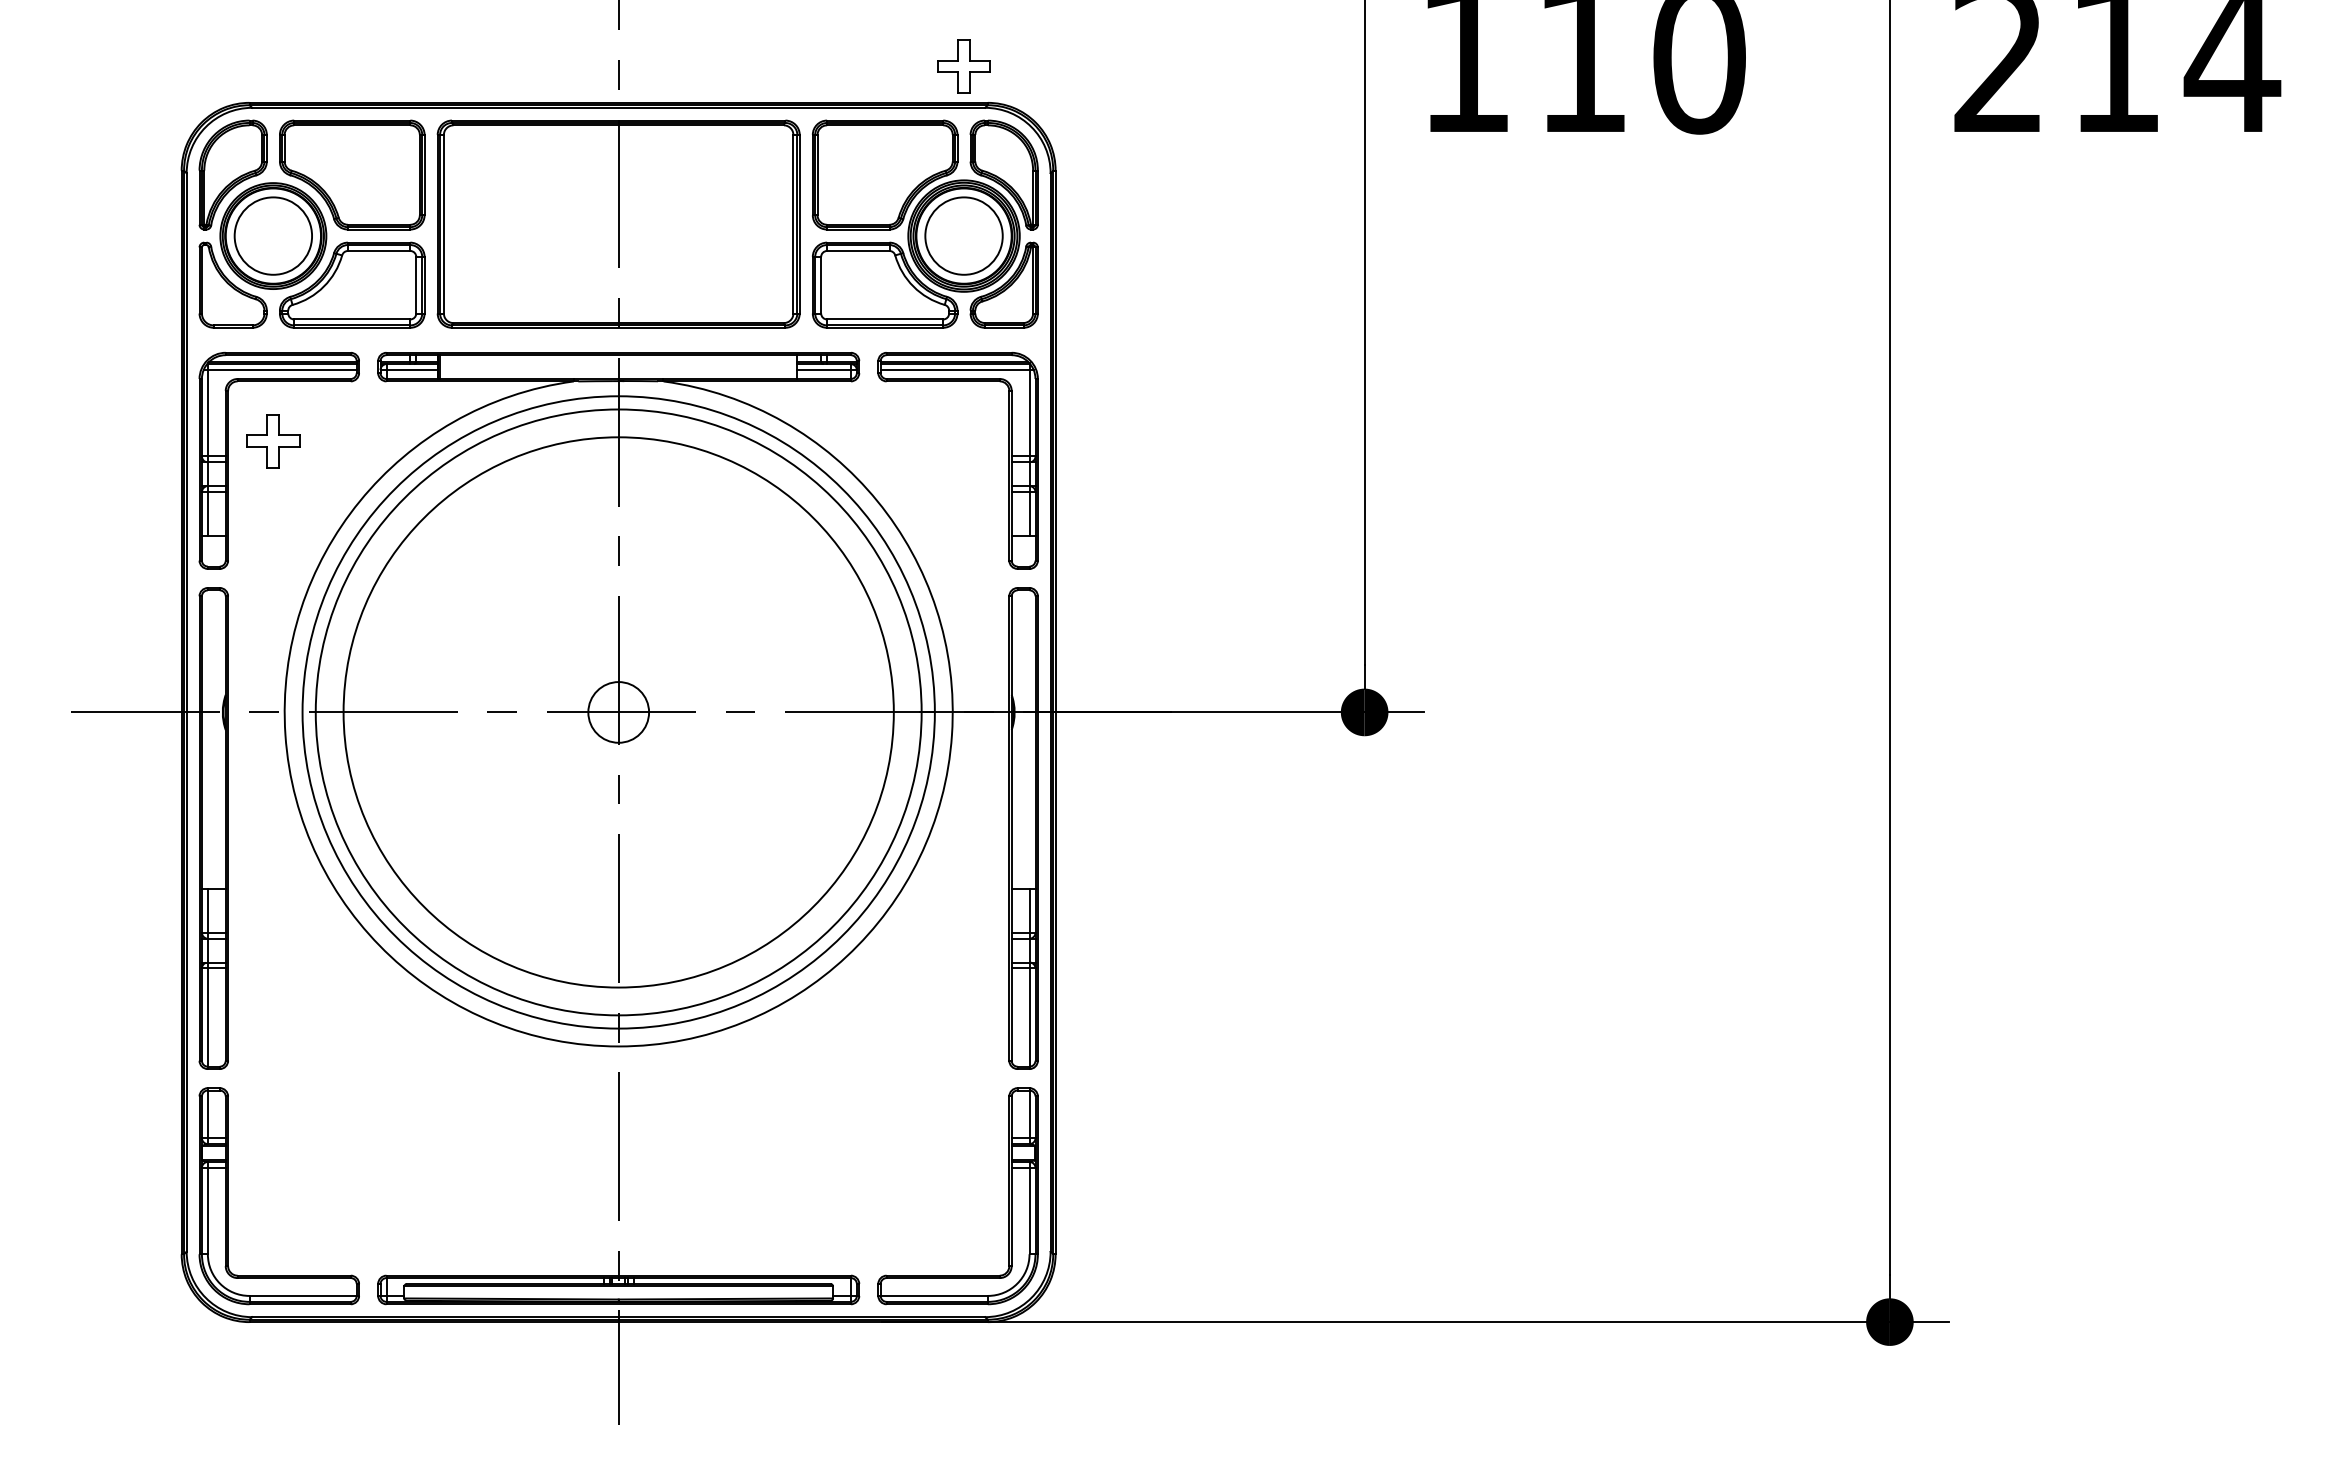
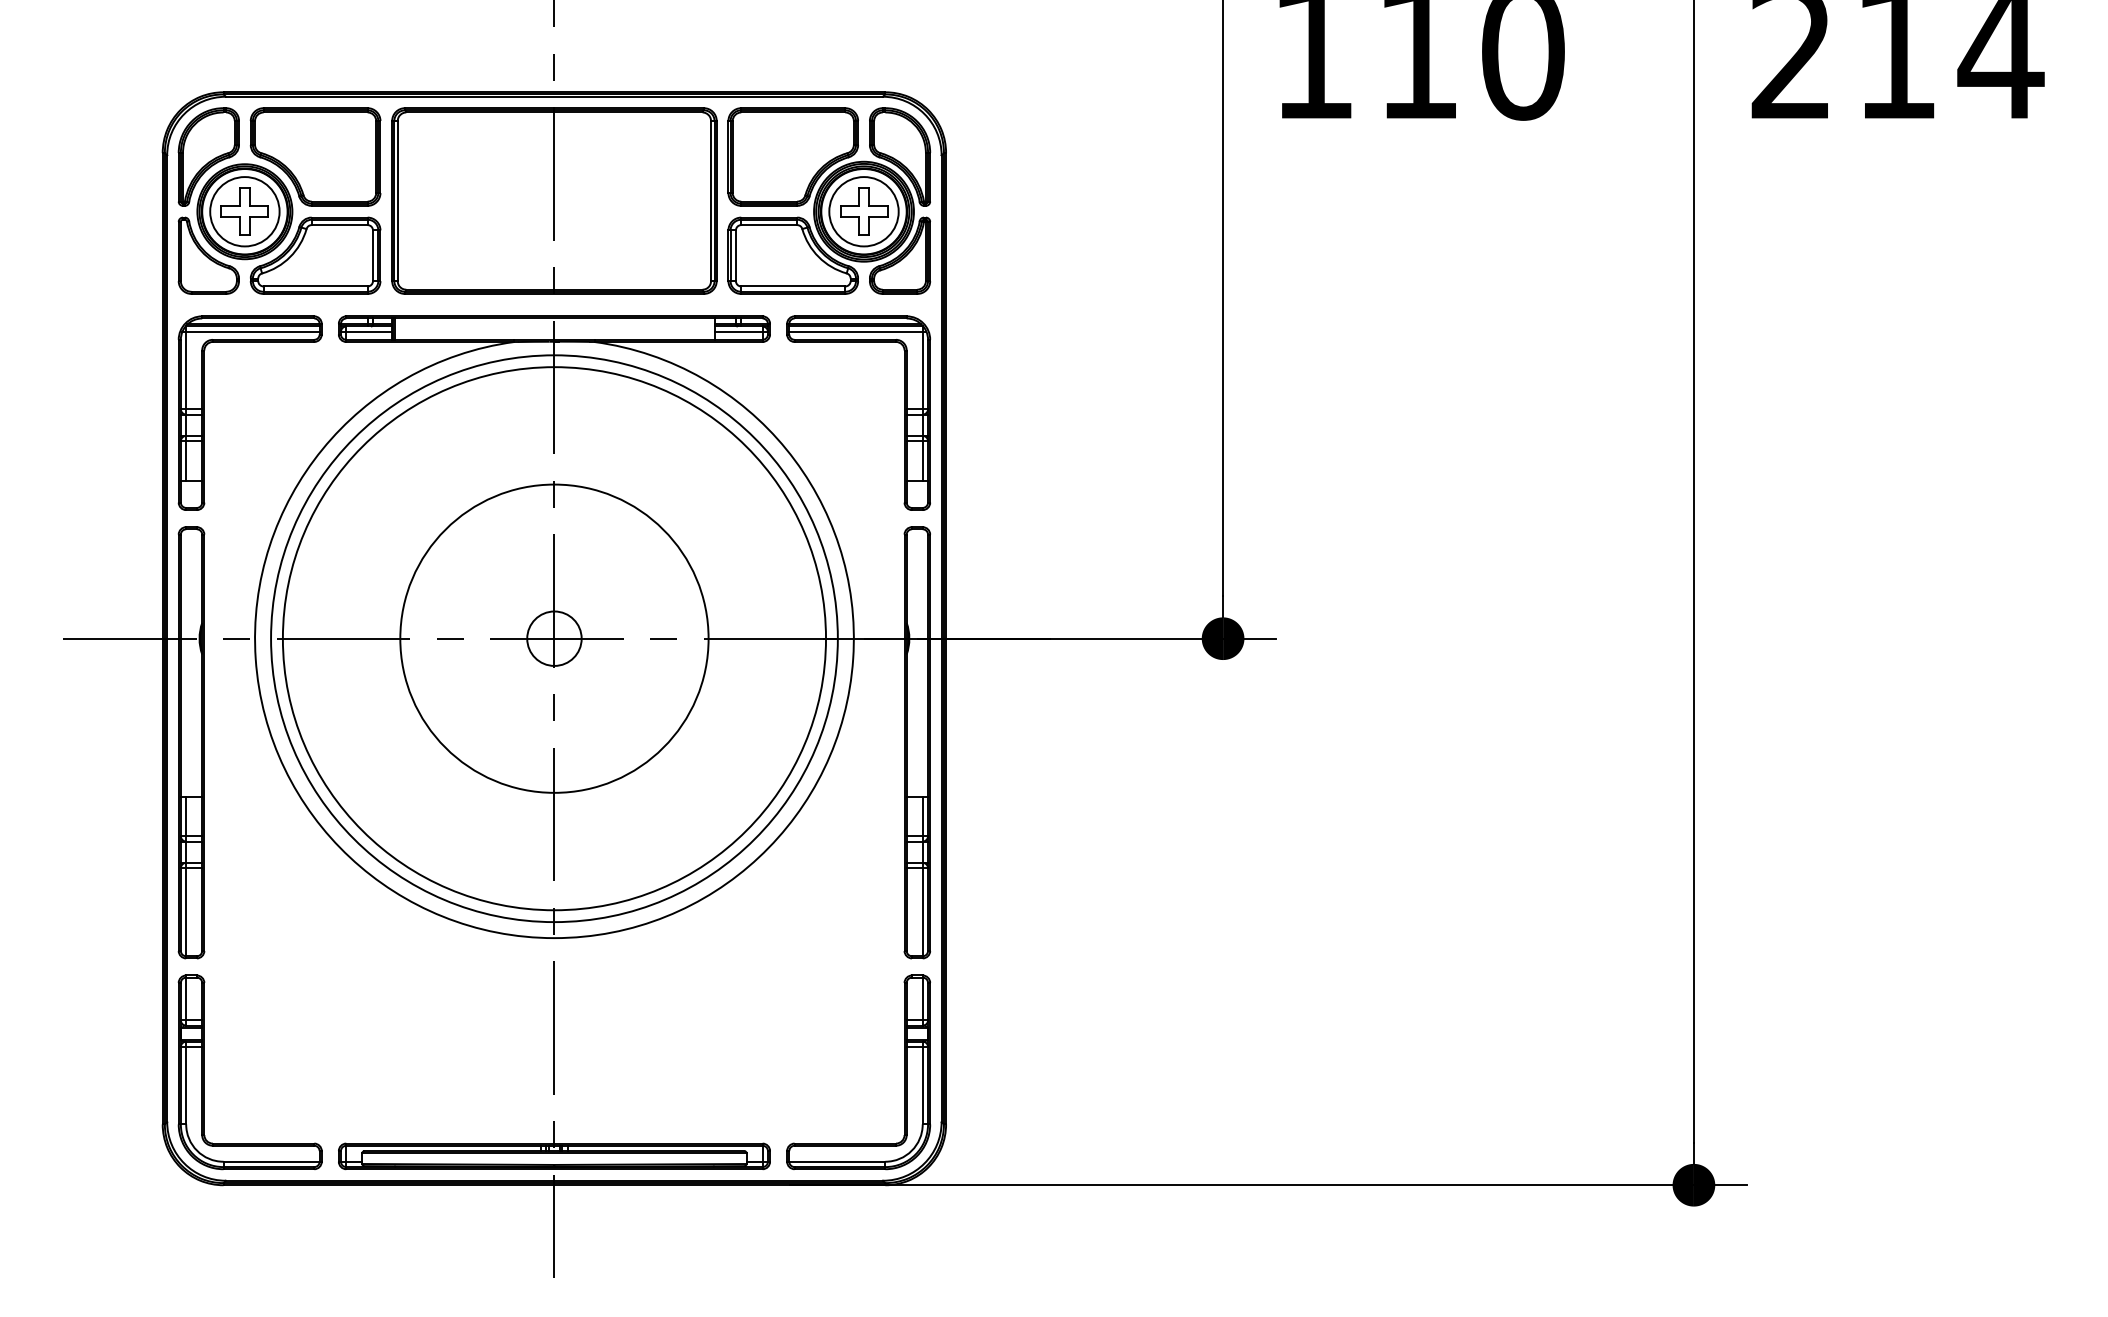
part: (964, 66) -> (864, 211), moved
part: (272, 441) -> (244, 211), moved
circle: (618, 712) -> (554, 638), size x0.62

